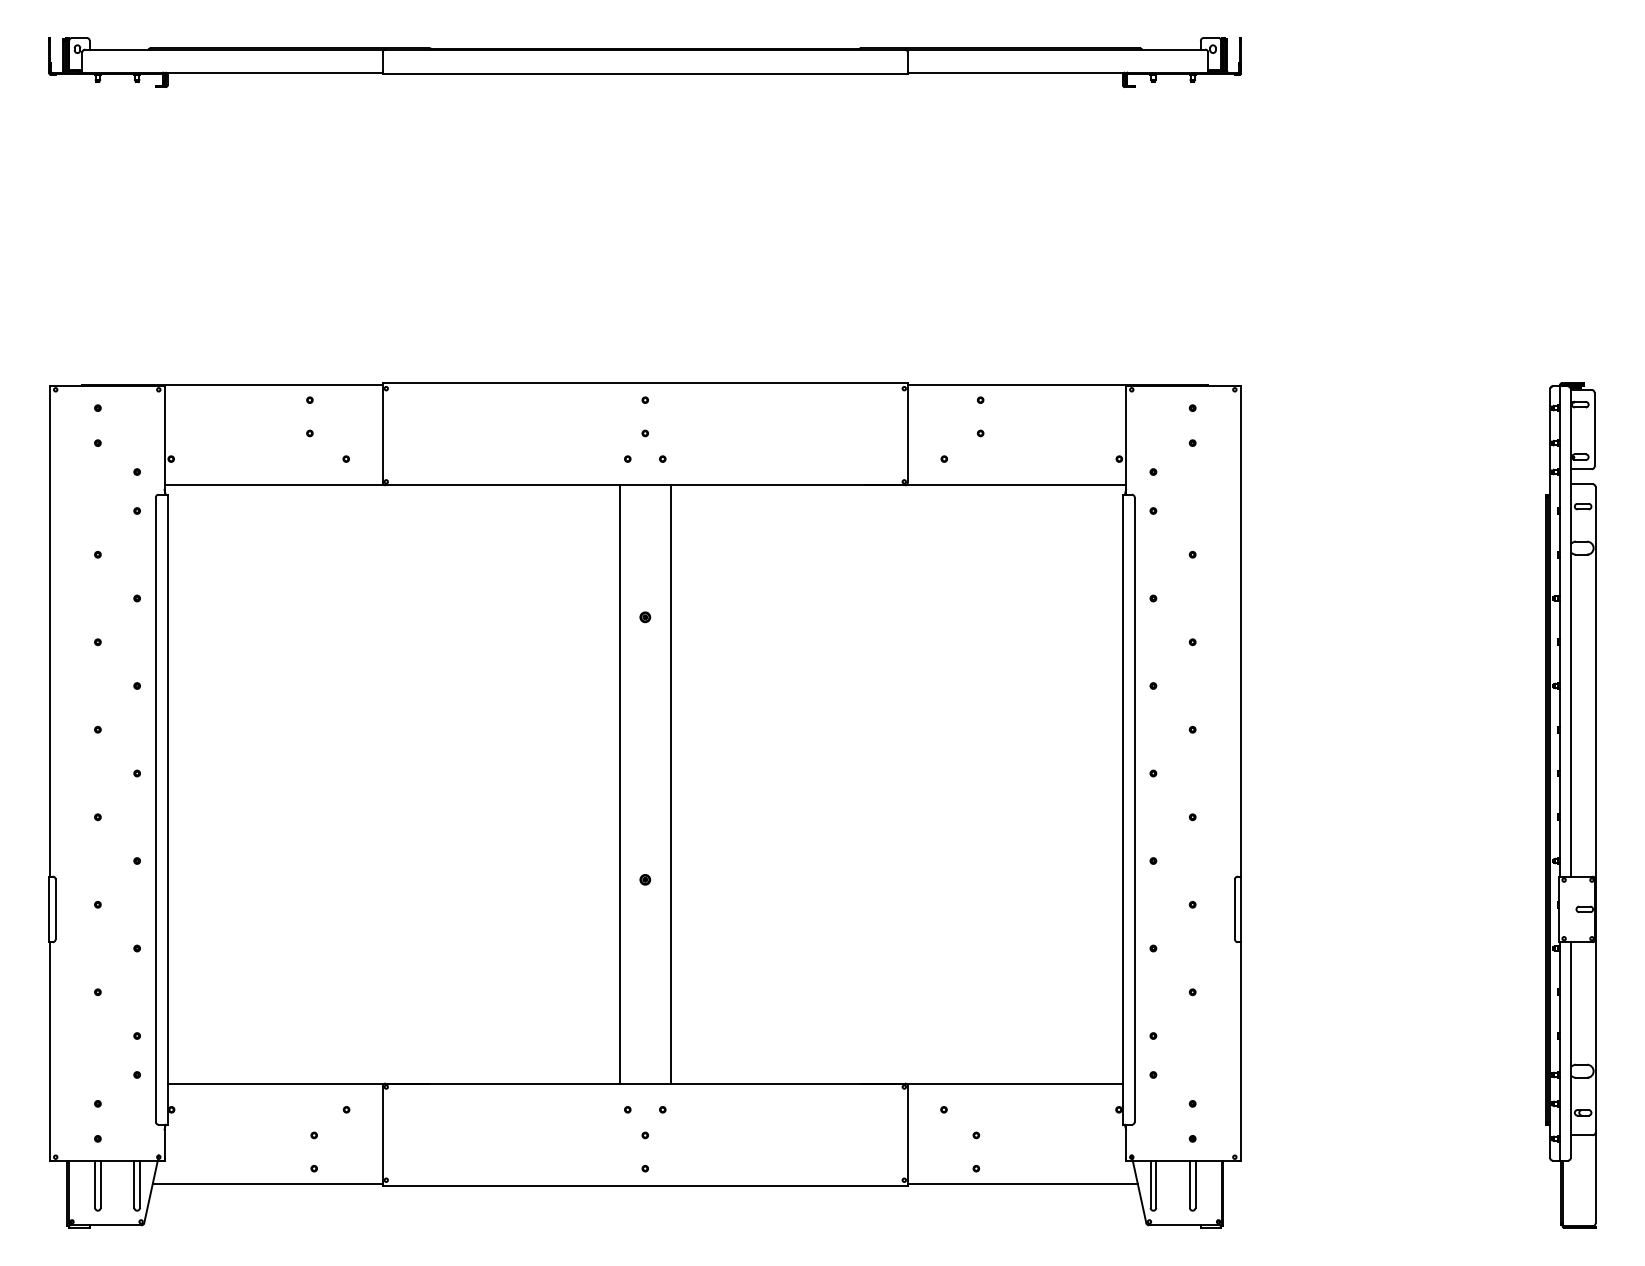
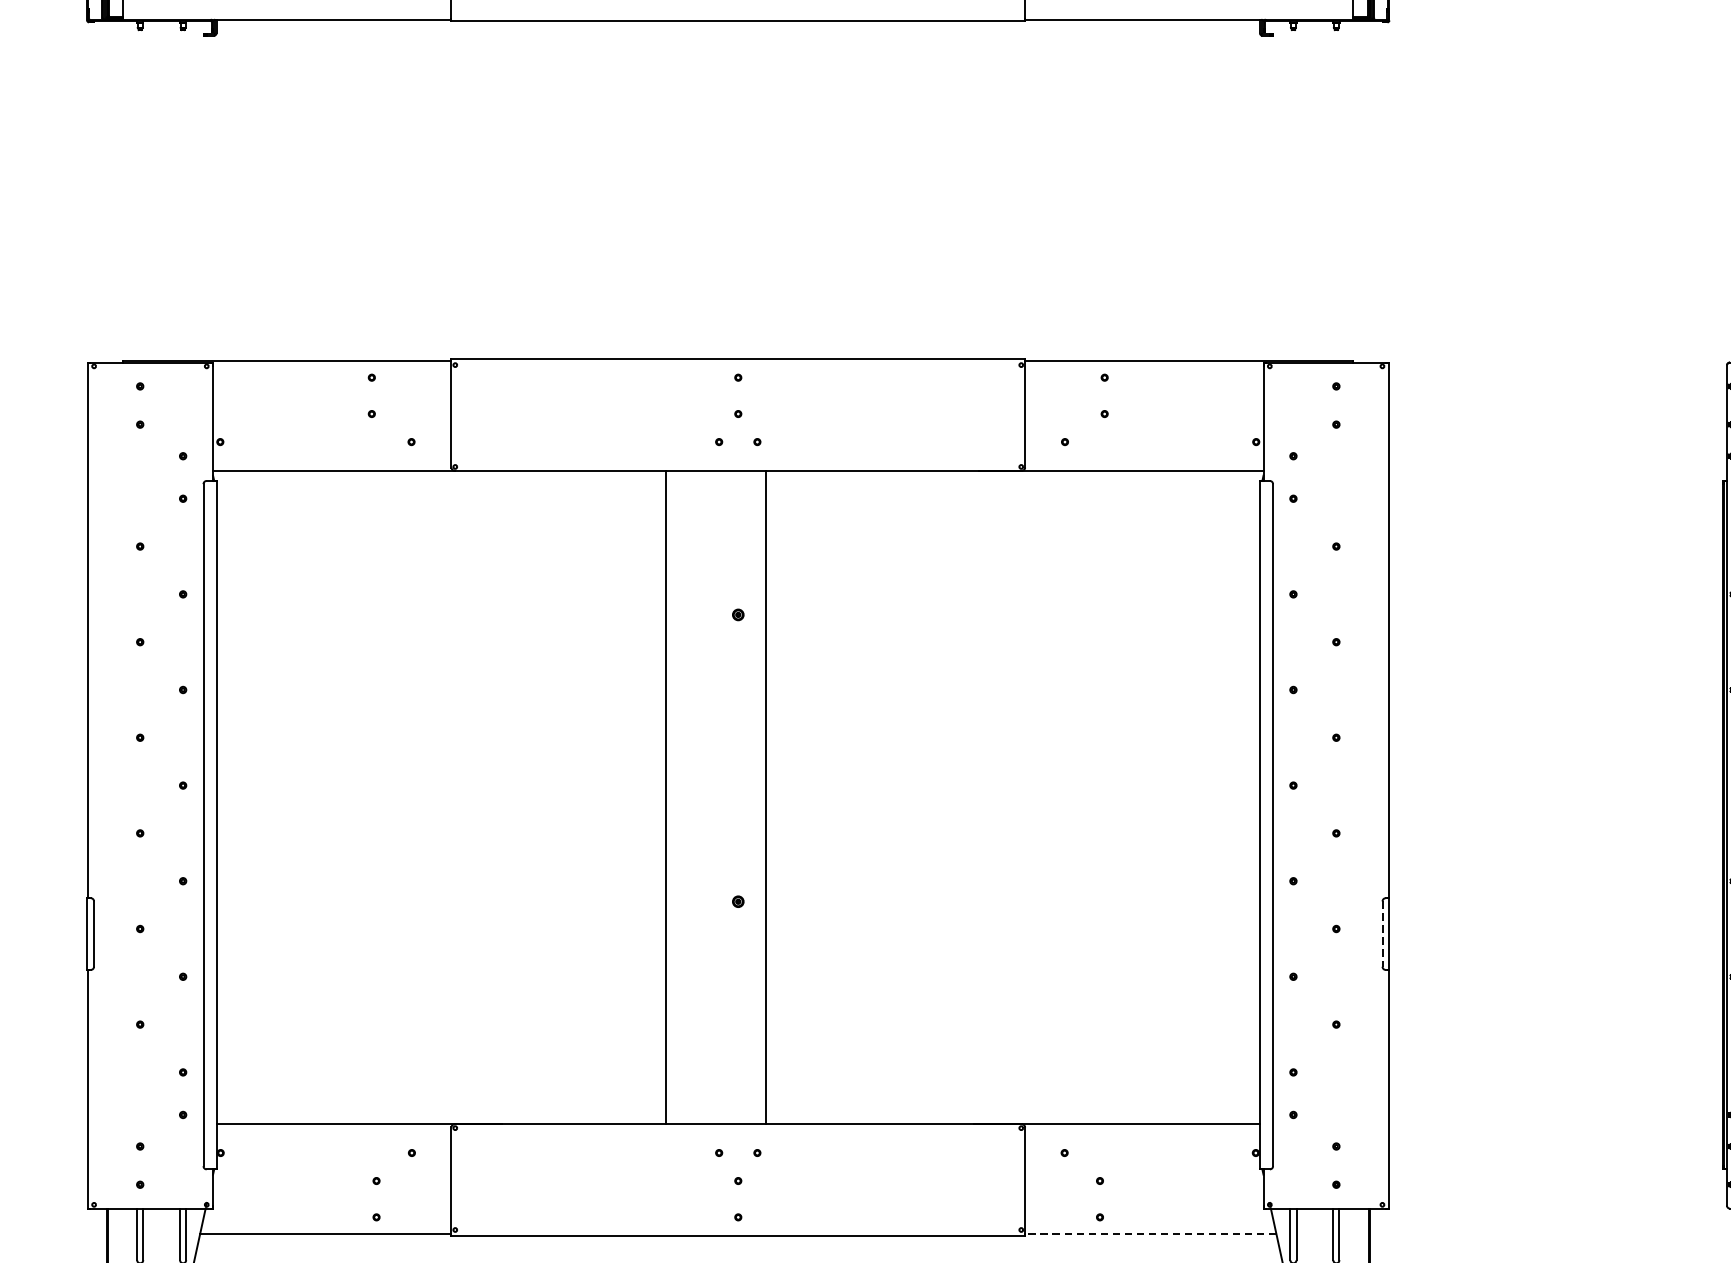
line: (619, 784) -> (665, 797), moved
line: (1234, 909) -> (1382, 934), solid -> dashed
line: (1022, 1184) -> (1150, 1234), solid -> dashed

